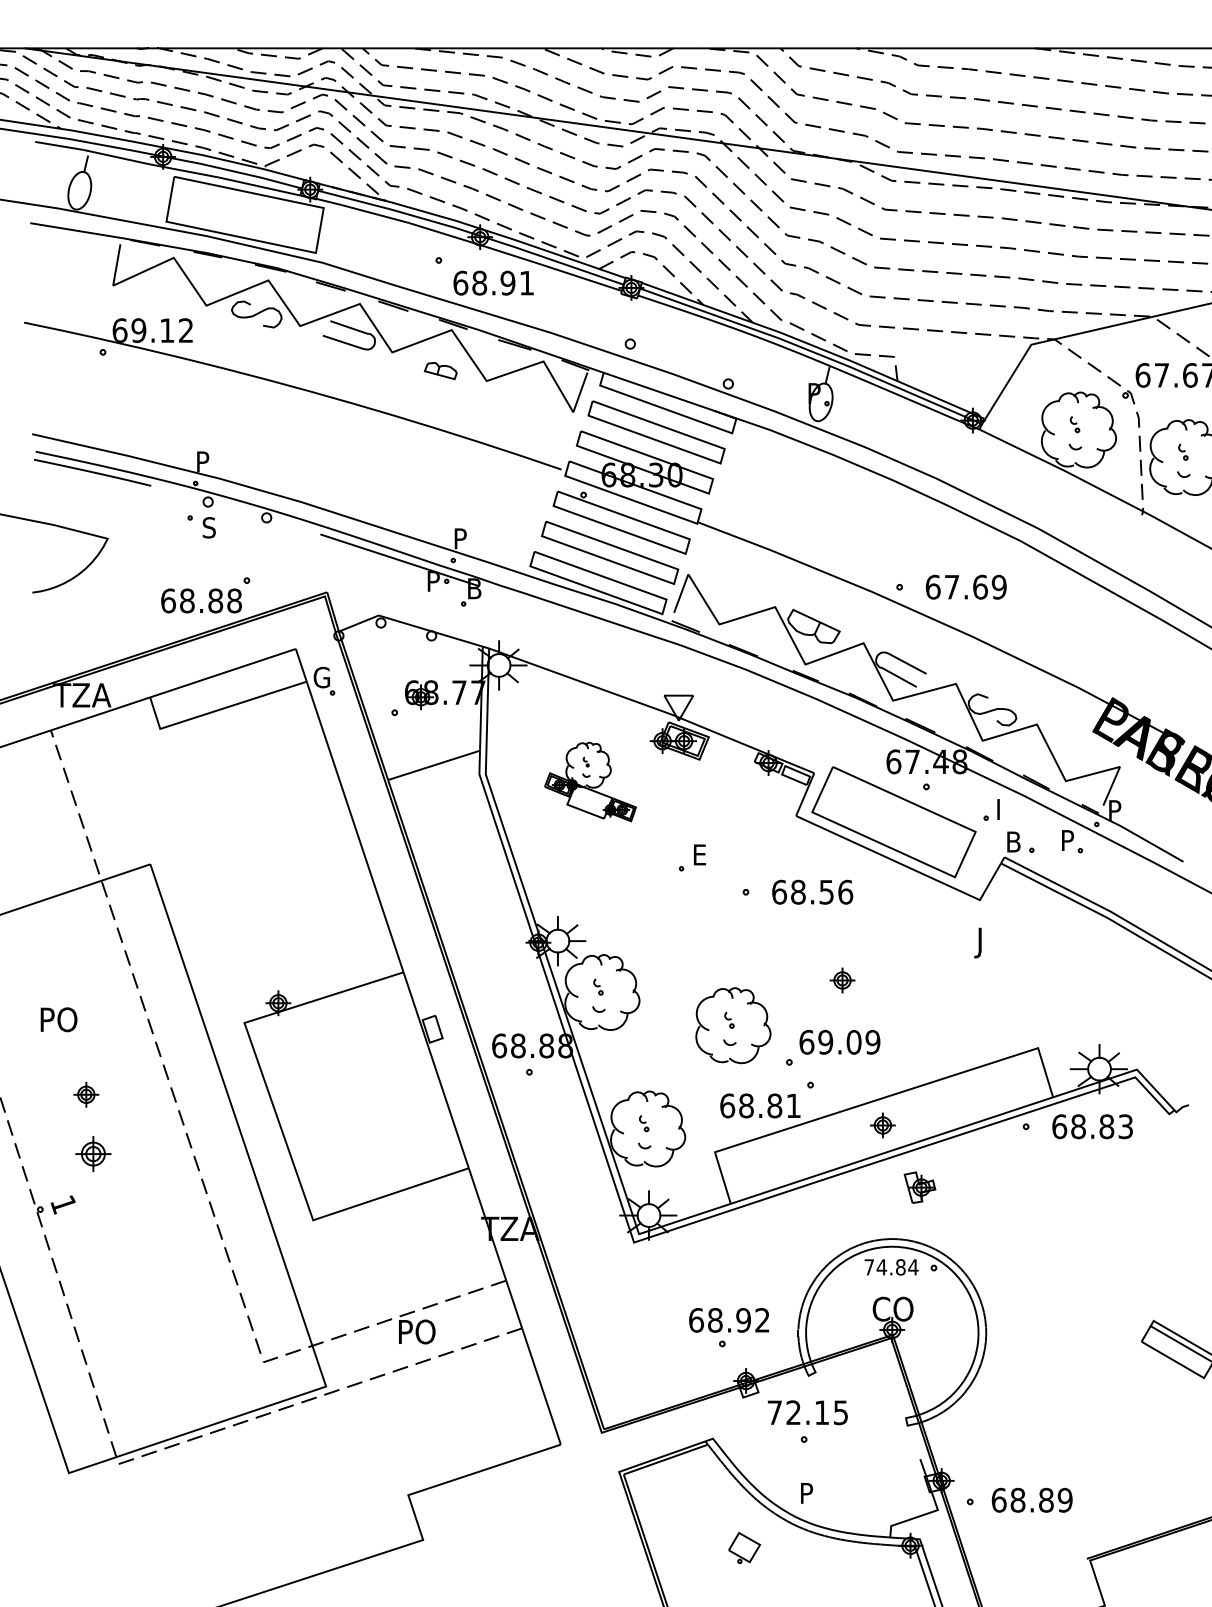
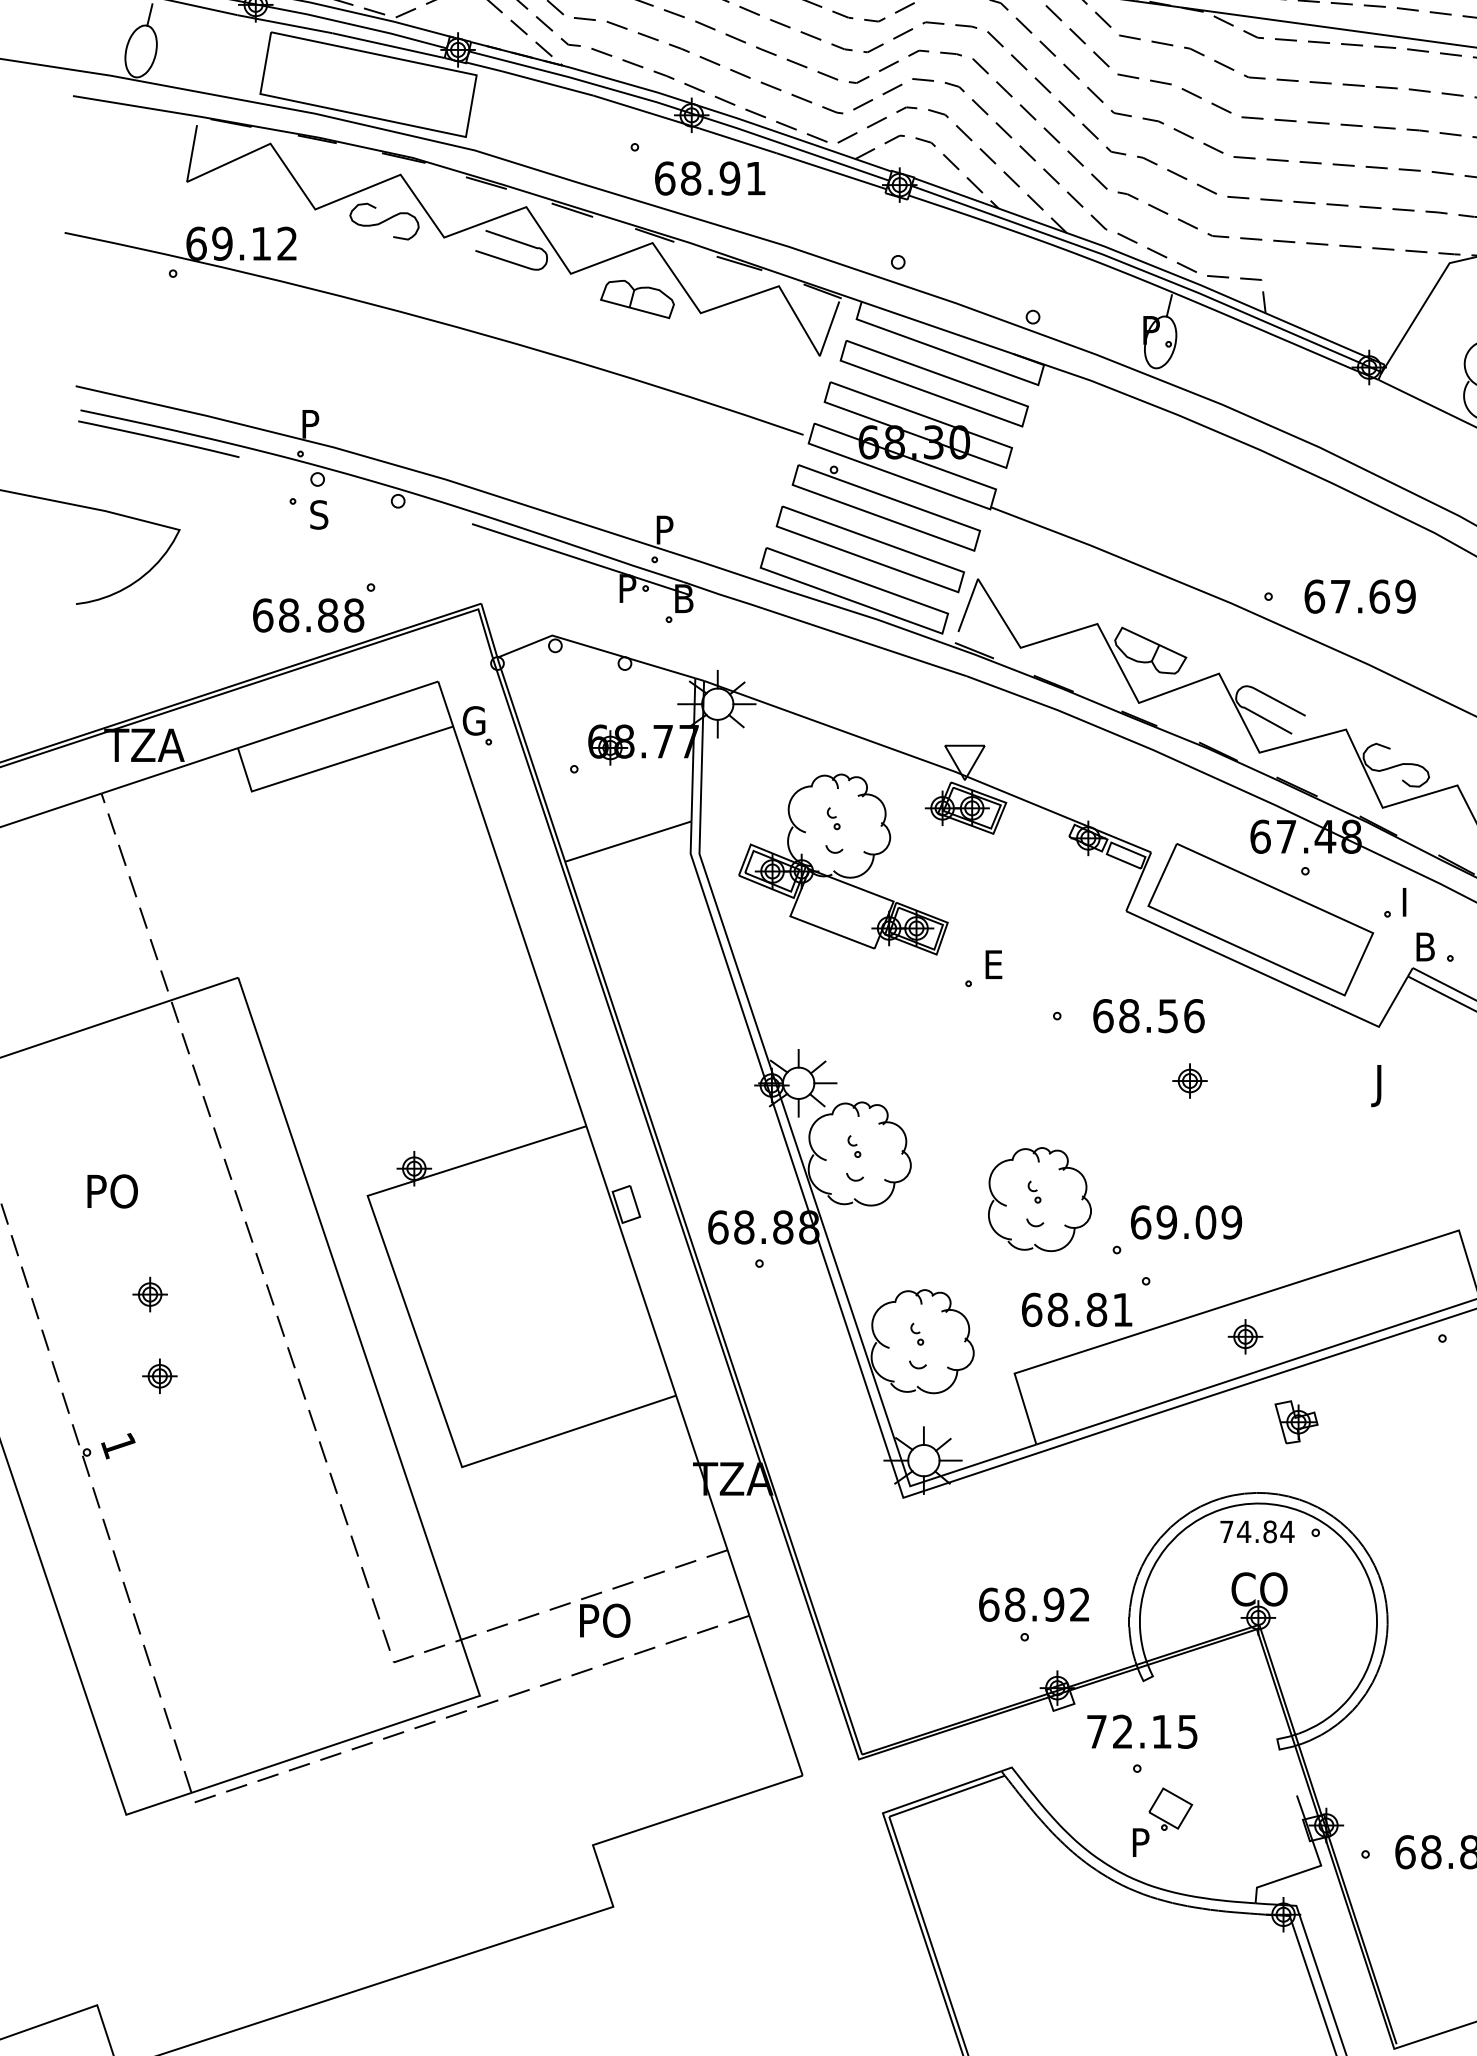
part: (440, 370) -> (637, 298), size x1.67
part: (590, 781) -> (843, 863), size x1.67
part: (842, 980) -> (1189, 1081), moved
part: (93, 1154) -> (160, 1376), size x0.71
part: (744, 1547) -> (1170, 1808), moved

